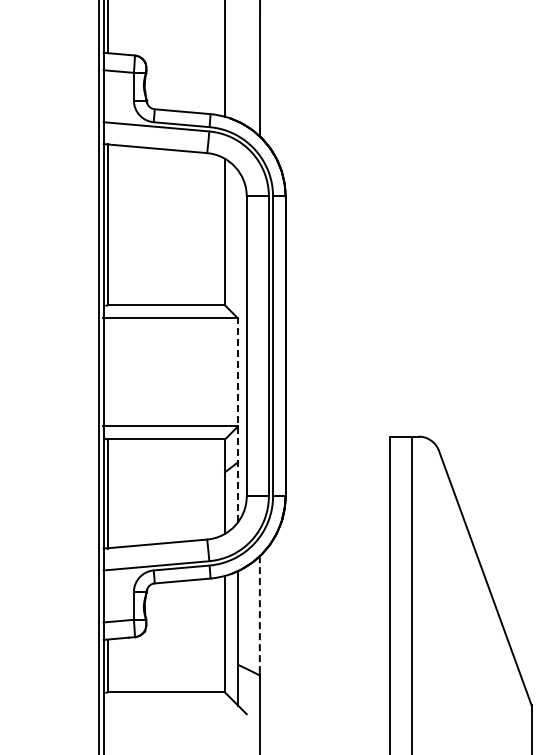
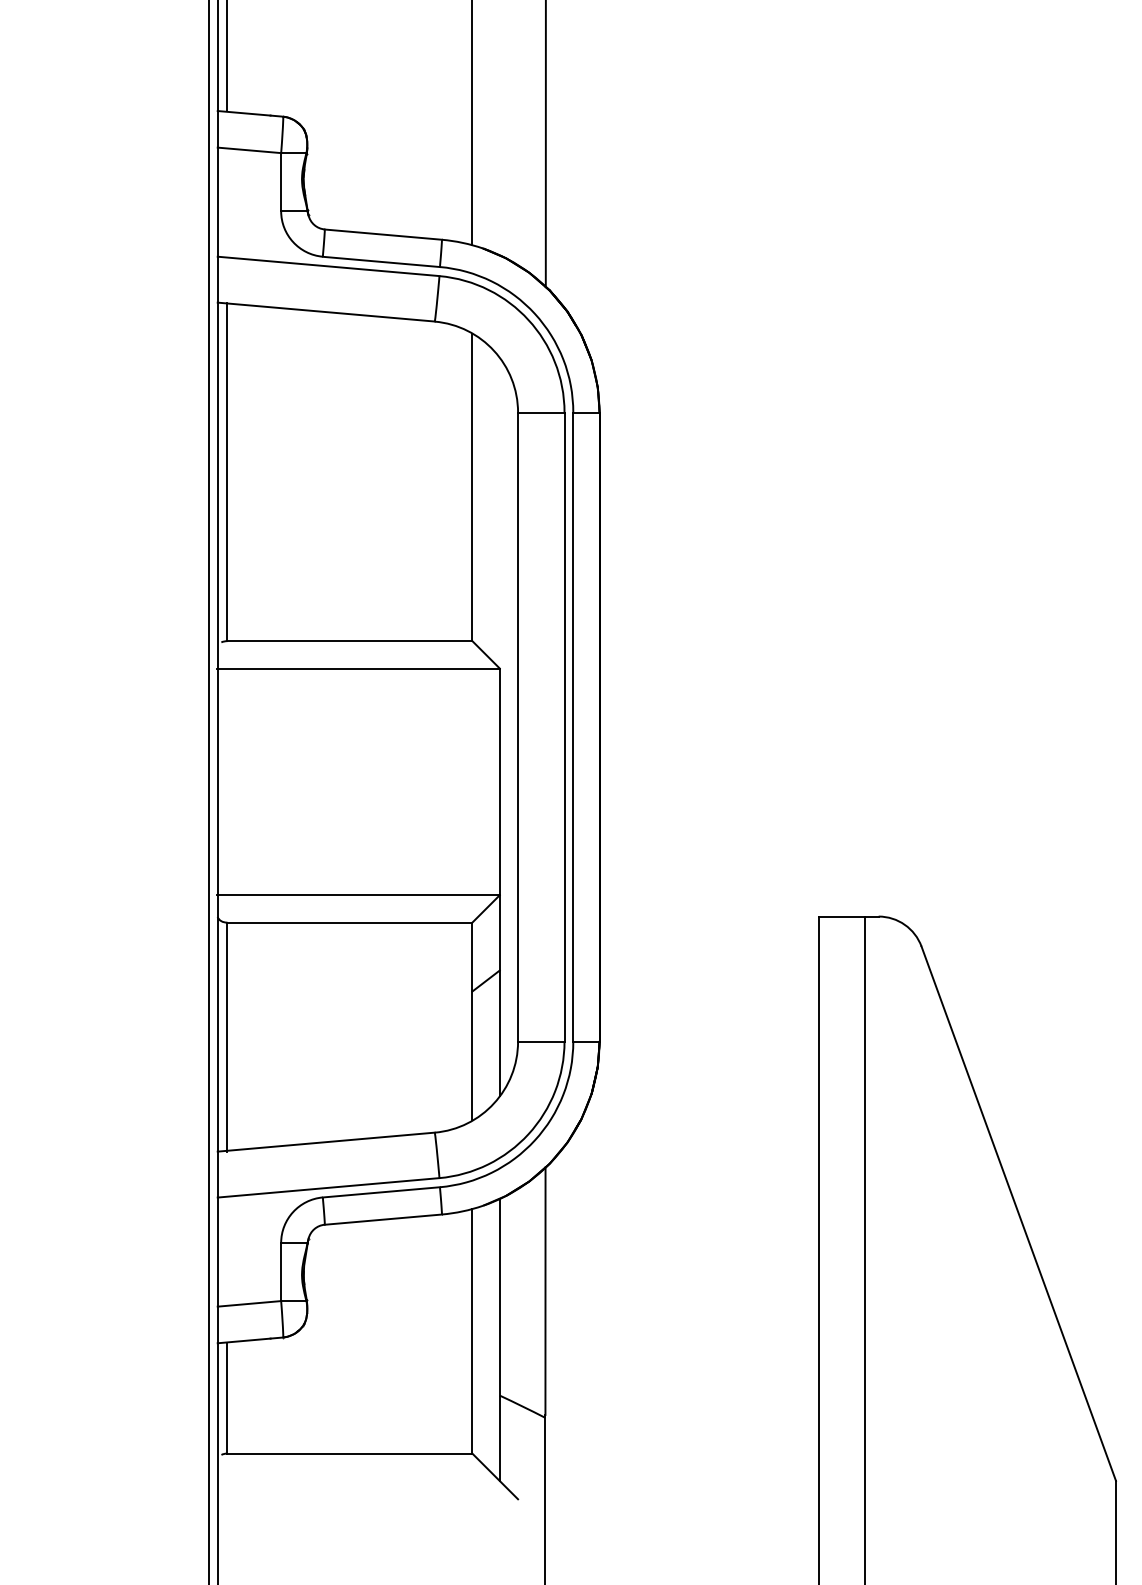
line: (238, 420) -> (500, 882), dashed -> solid
line: (259, 615) -> (544, 1292), dashed -> solid

